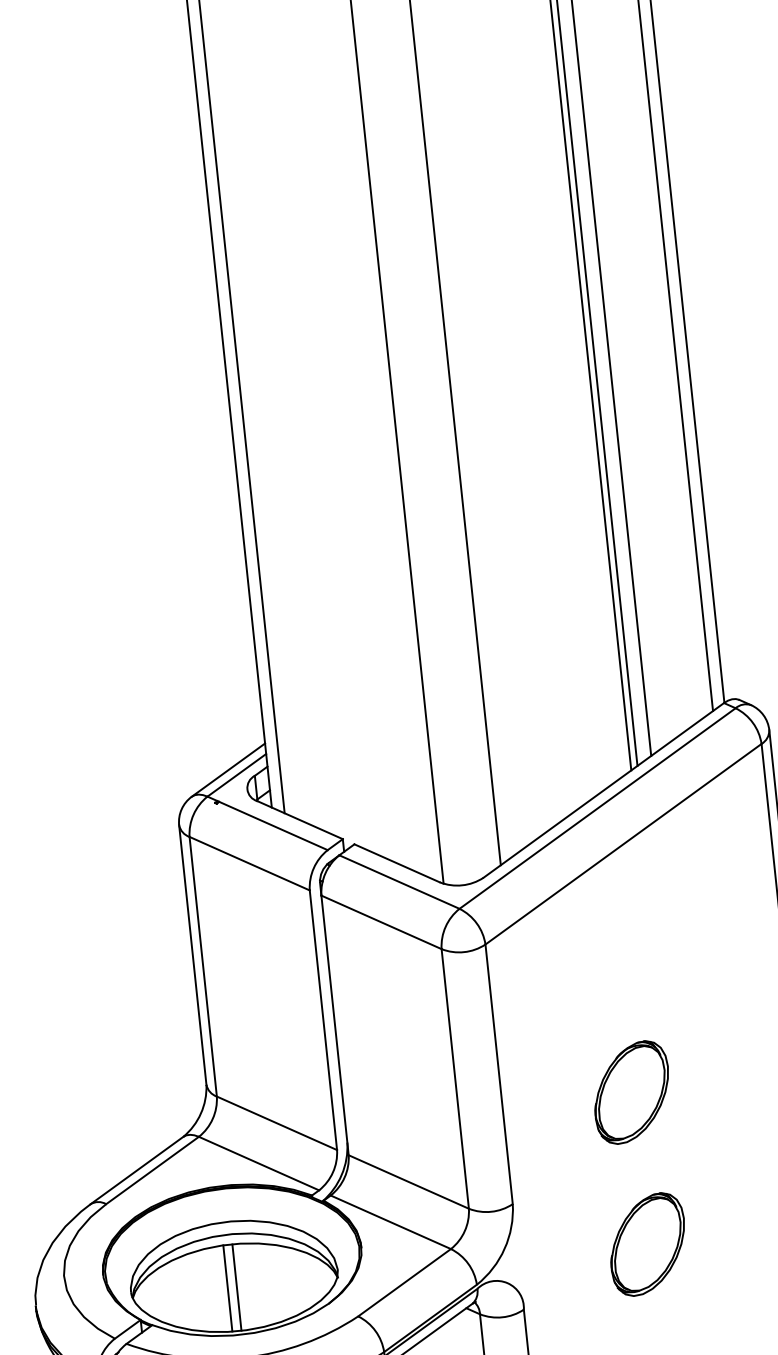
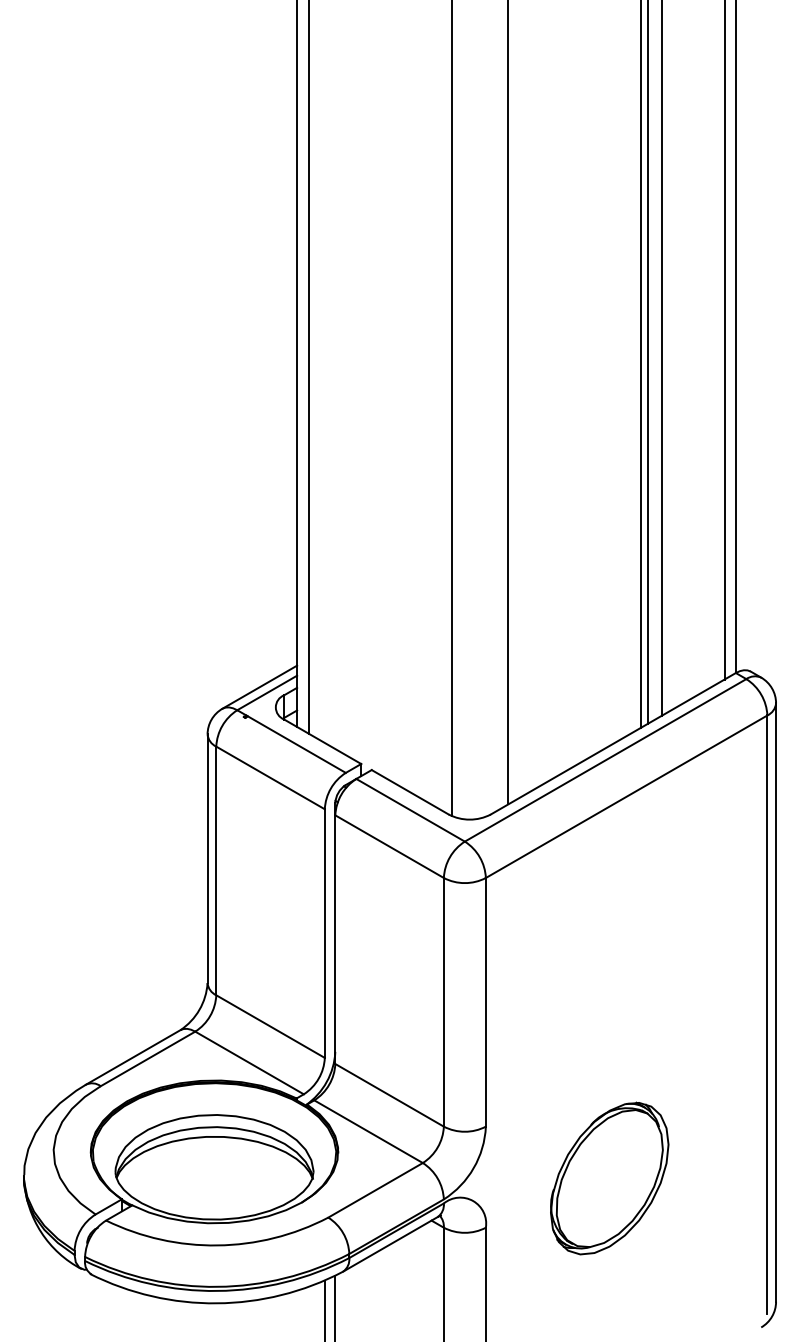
part: (631, 1092) -> (609, 1032), removed
part: (647, 1243) -> (609, 1177), size x1.6
line: (237, 1286) -> (216, 1177), removed
line: (227, 1287) -> (207, 1177), removed

